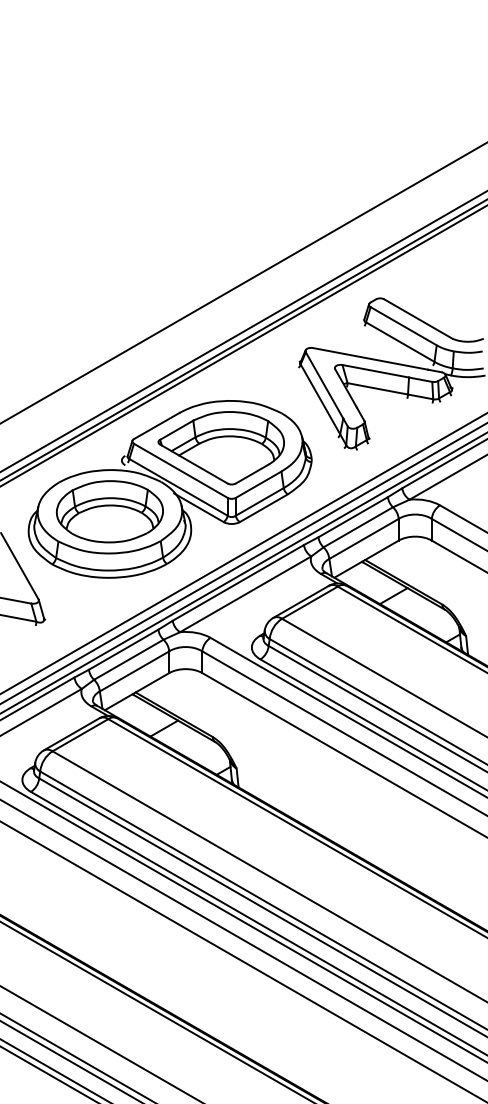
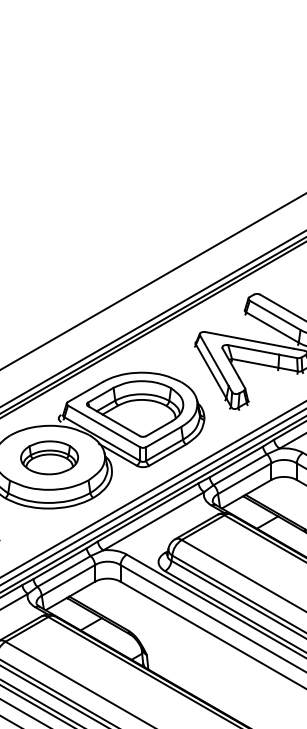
part: (109, 511) -> (49, 457), size x0.7

